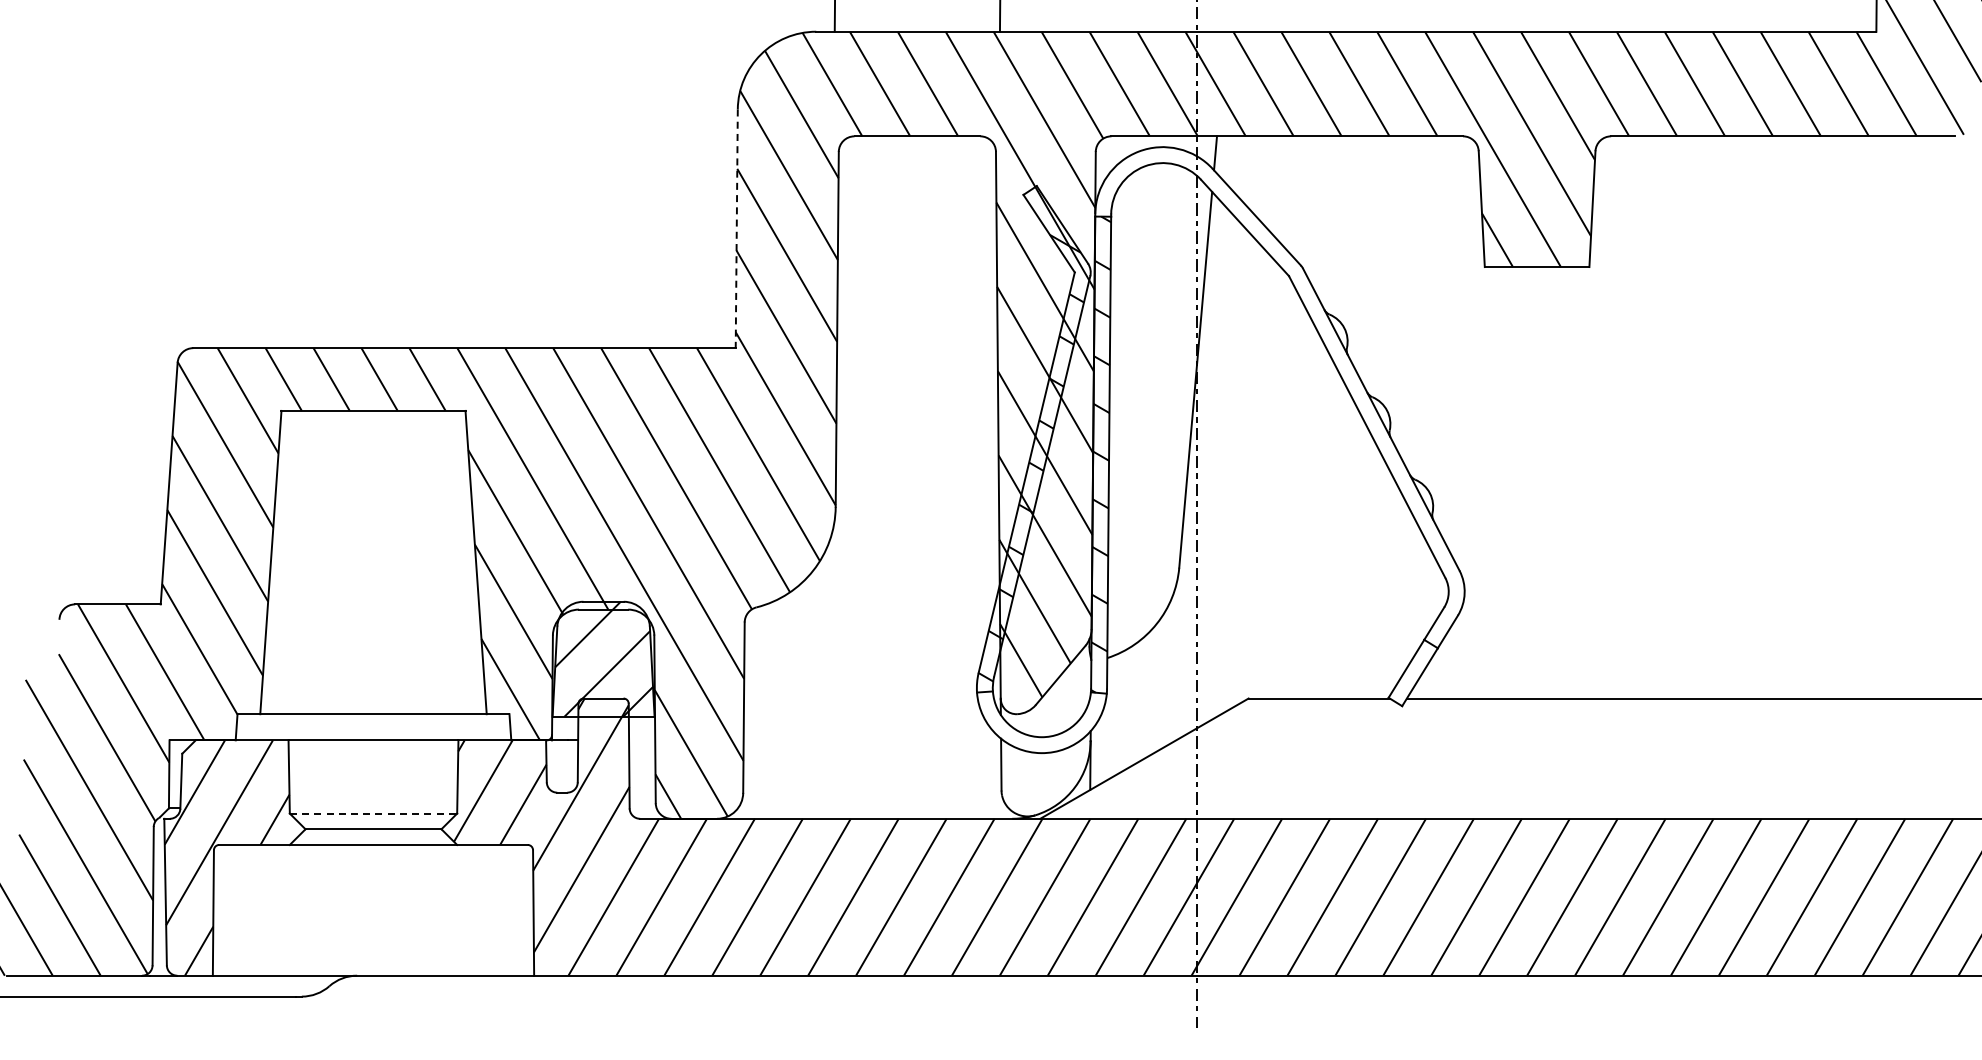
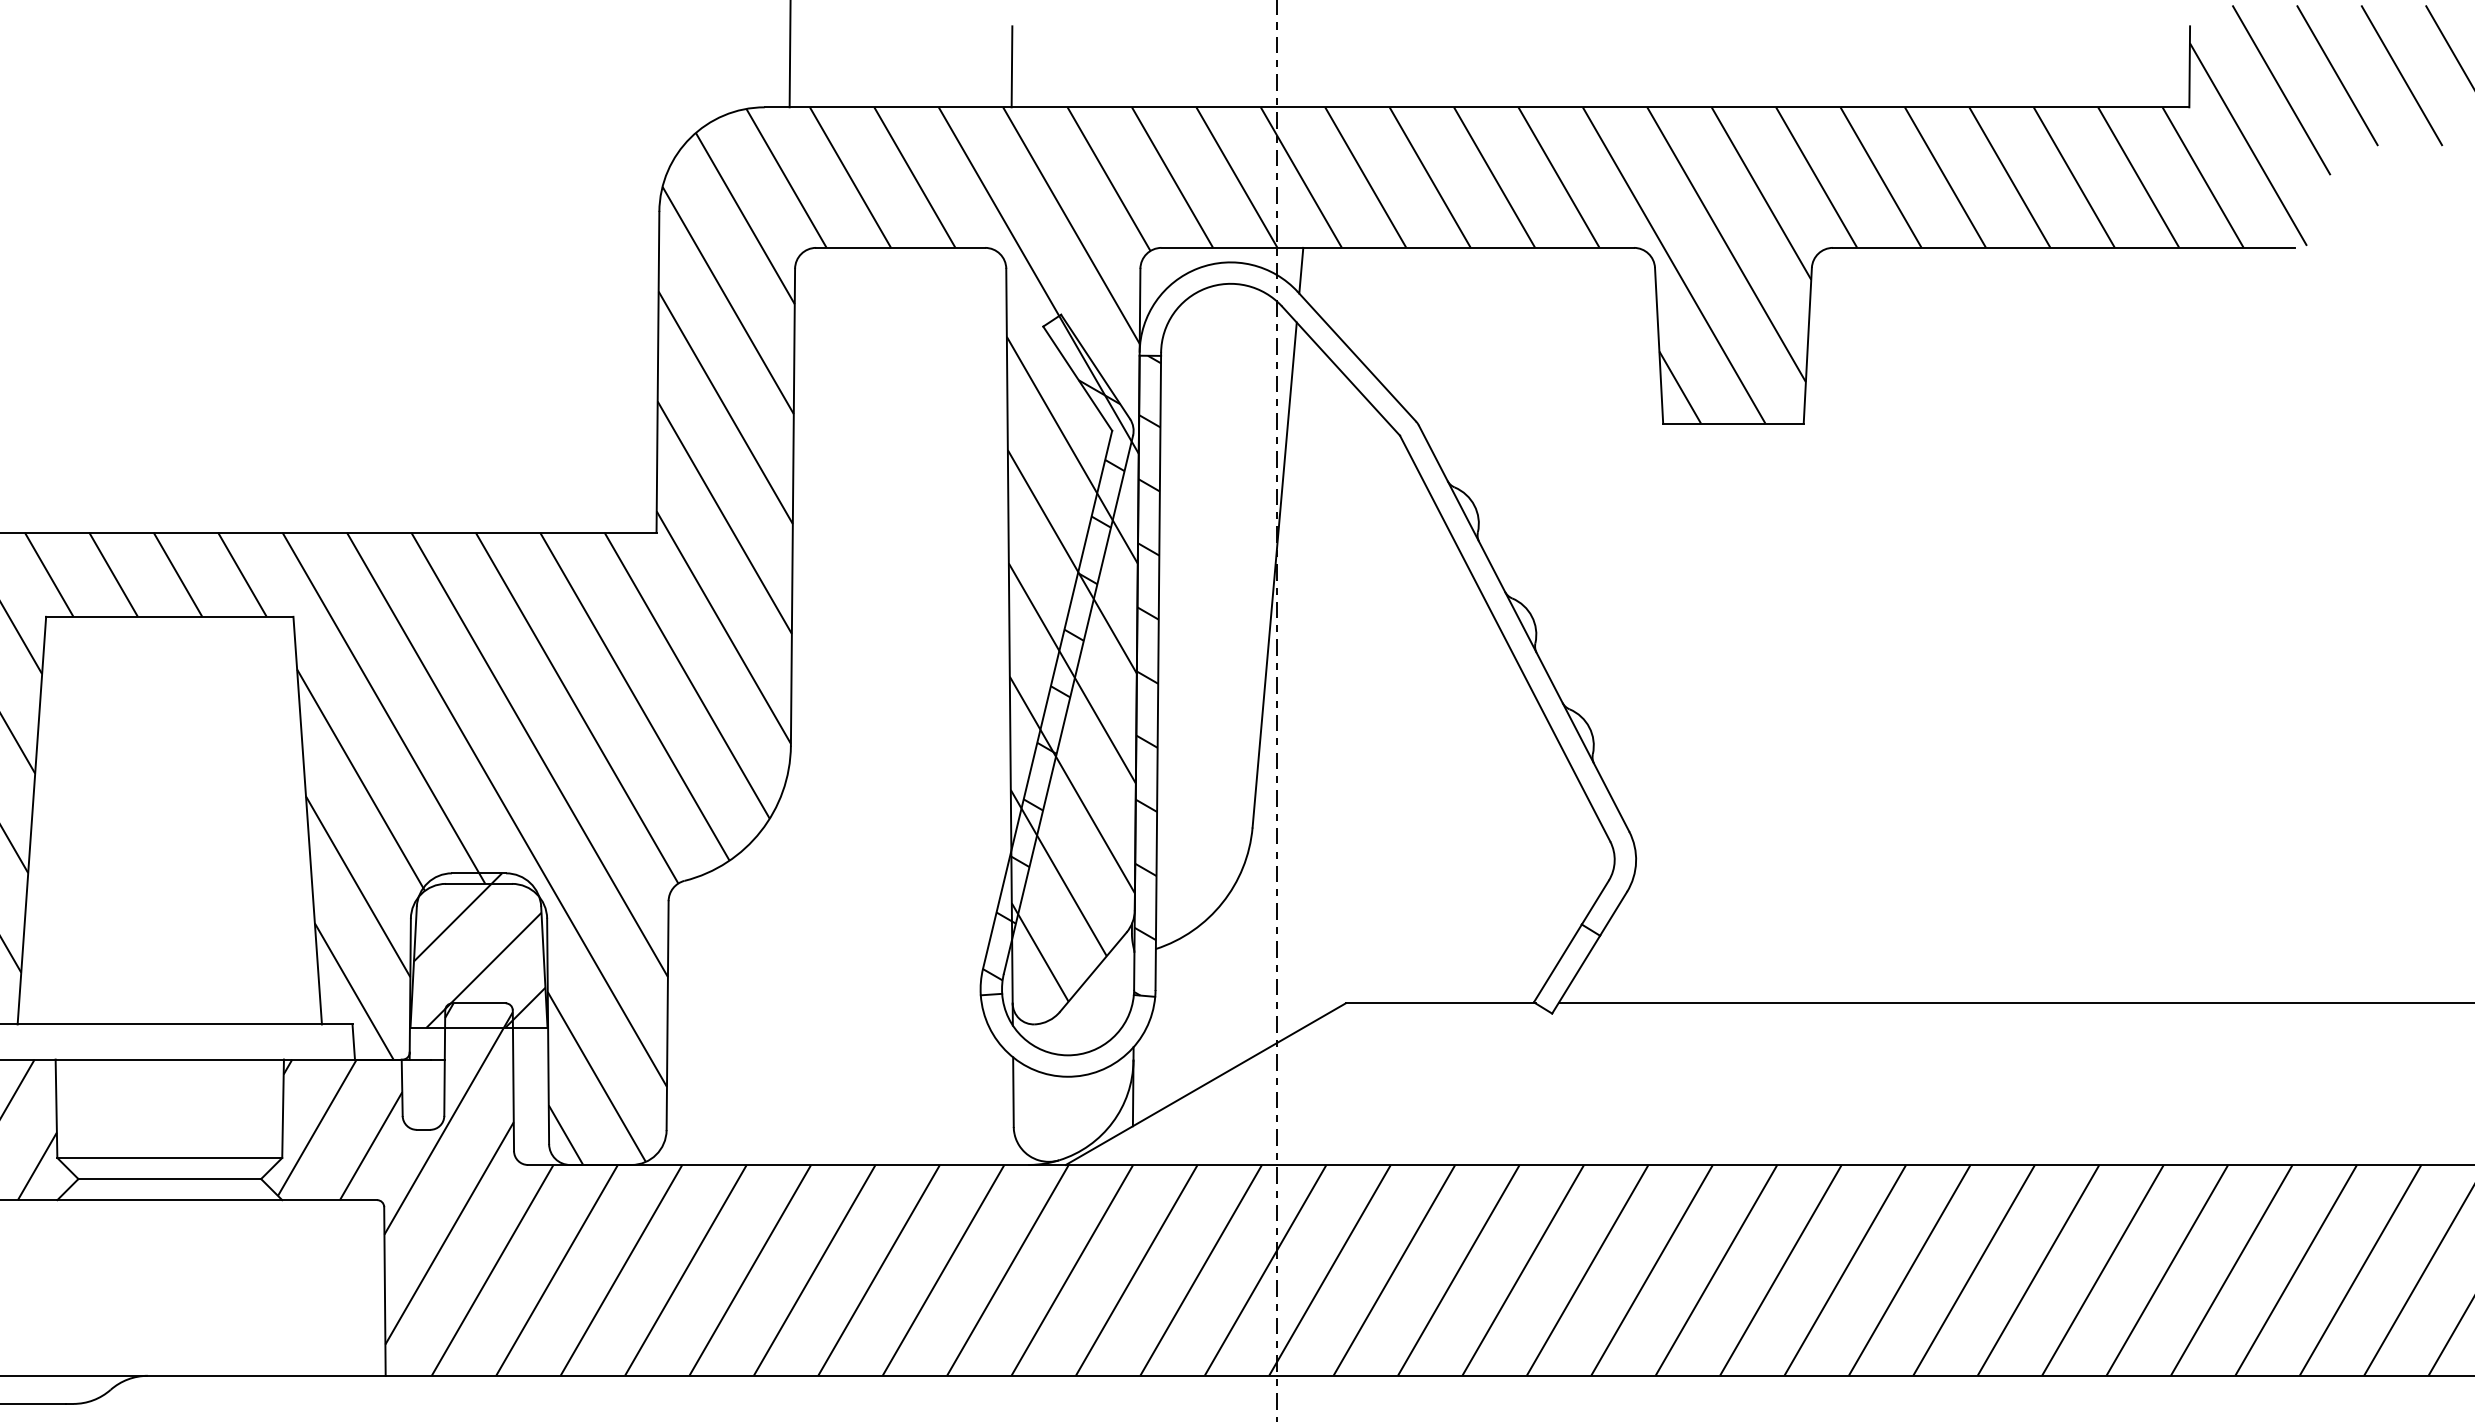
line: (736, 229) -> (657, 373), dashed -> solid
line: (373, 813) -> (169, 1157), dashed -> solid

